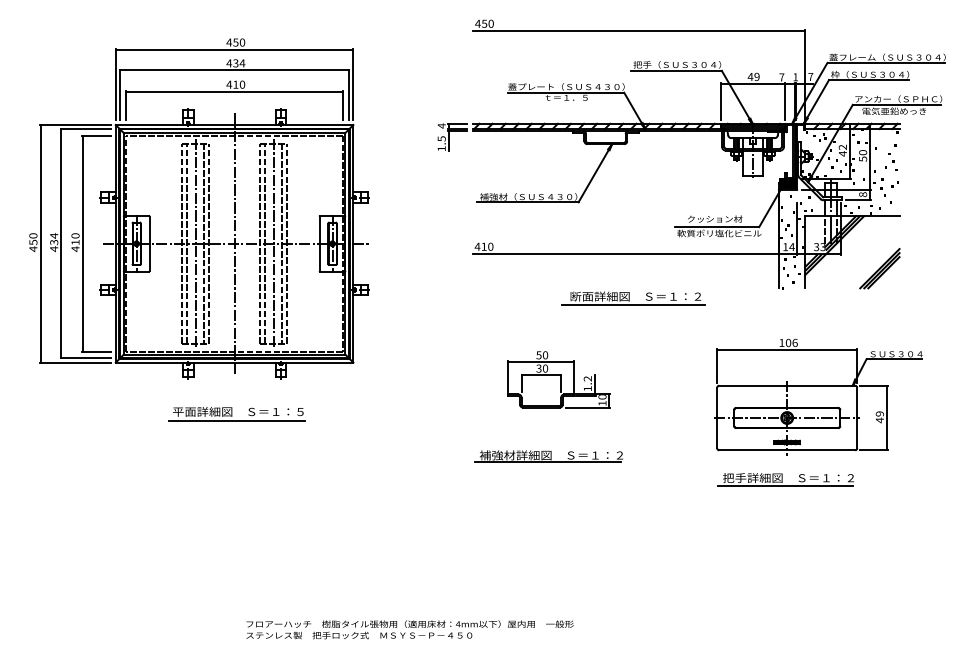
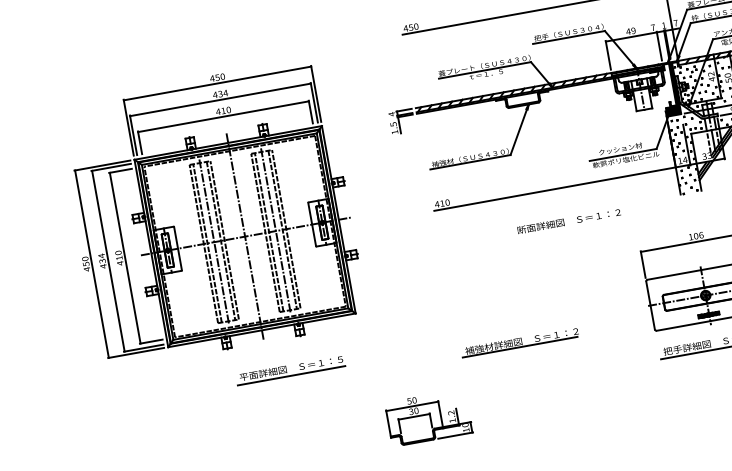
line: (633, 305) -> (568, 228), removed
part: (558, 379) -> (428, 417), moved
part: (236, 414) -> (290, 370), moved
part: (548, 456) -> (519, 342), moved

